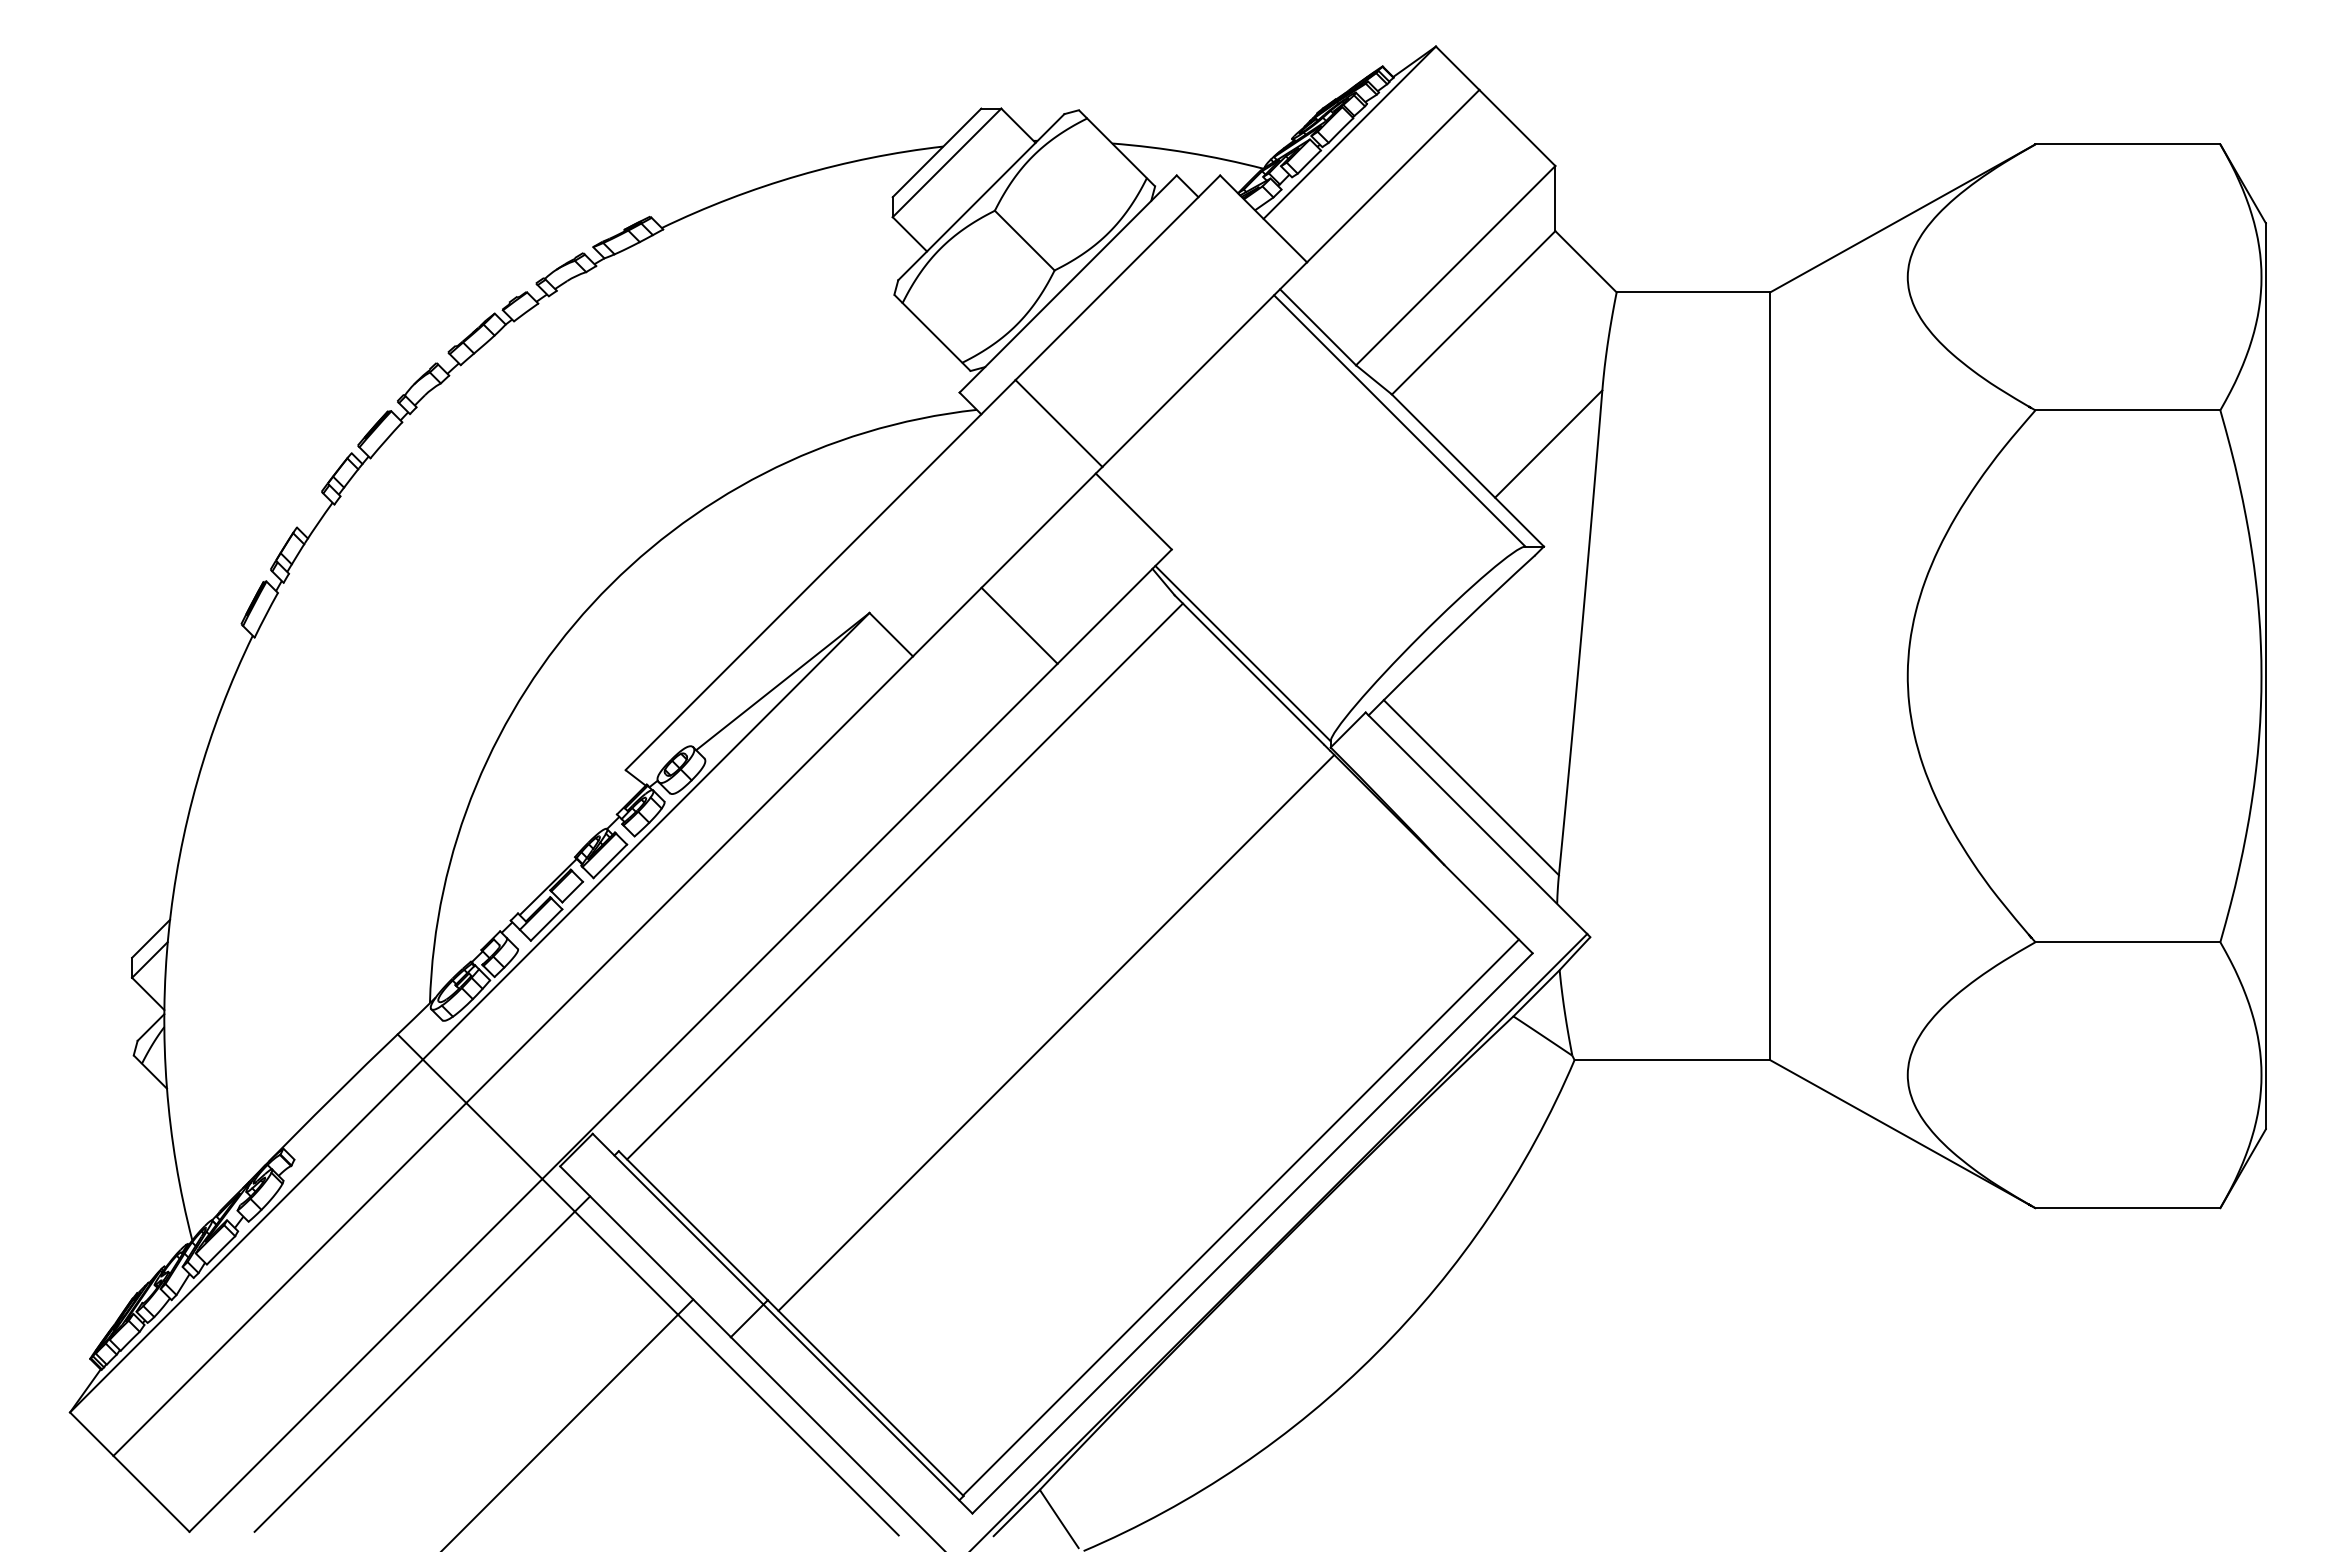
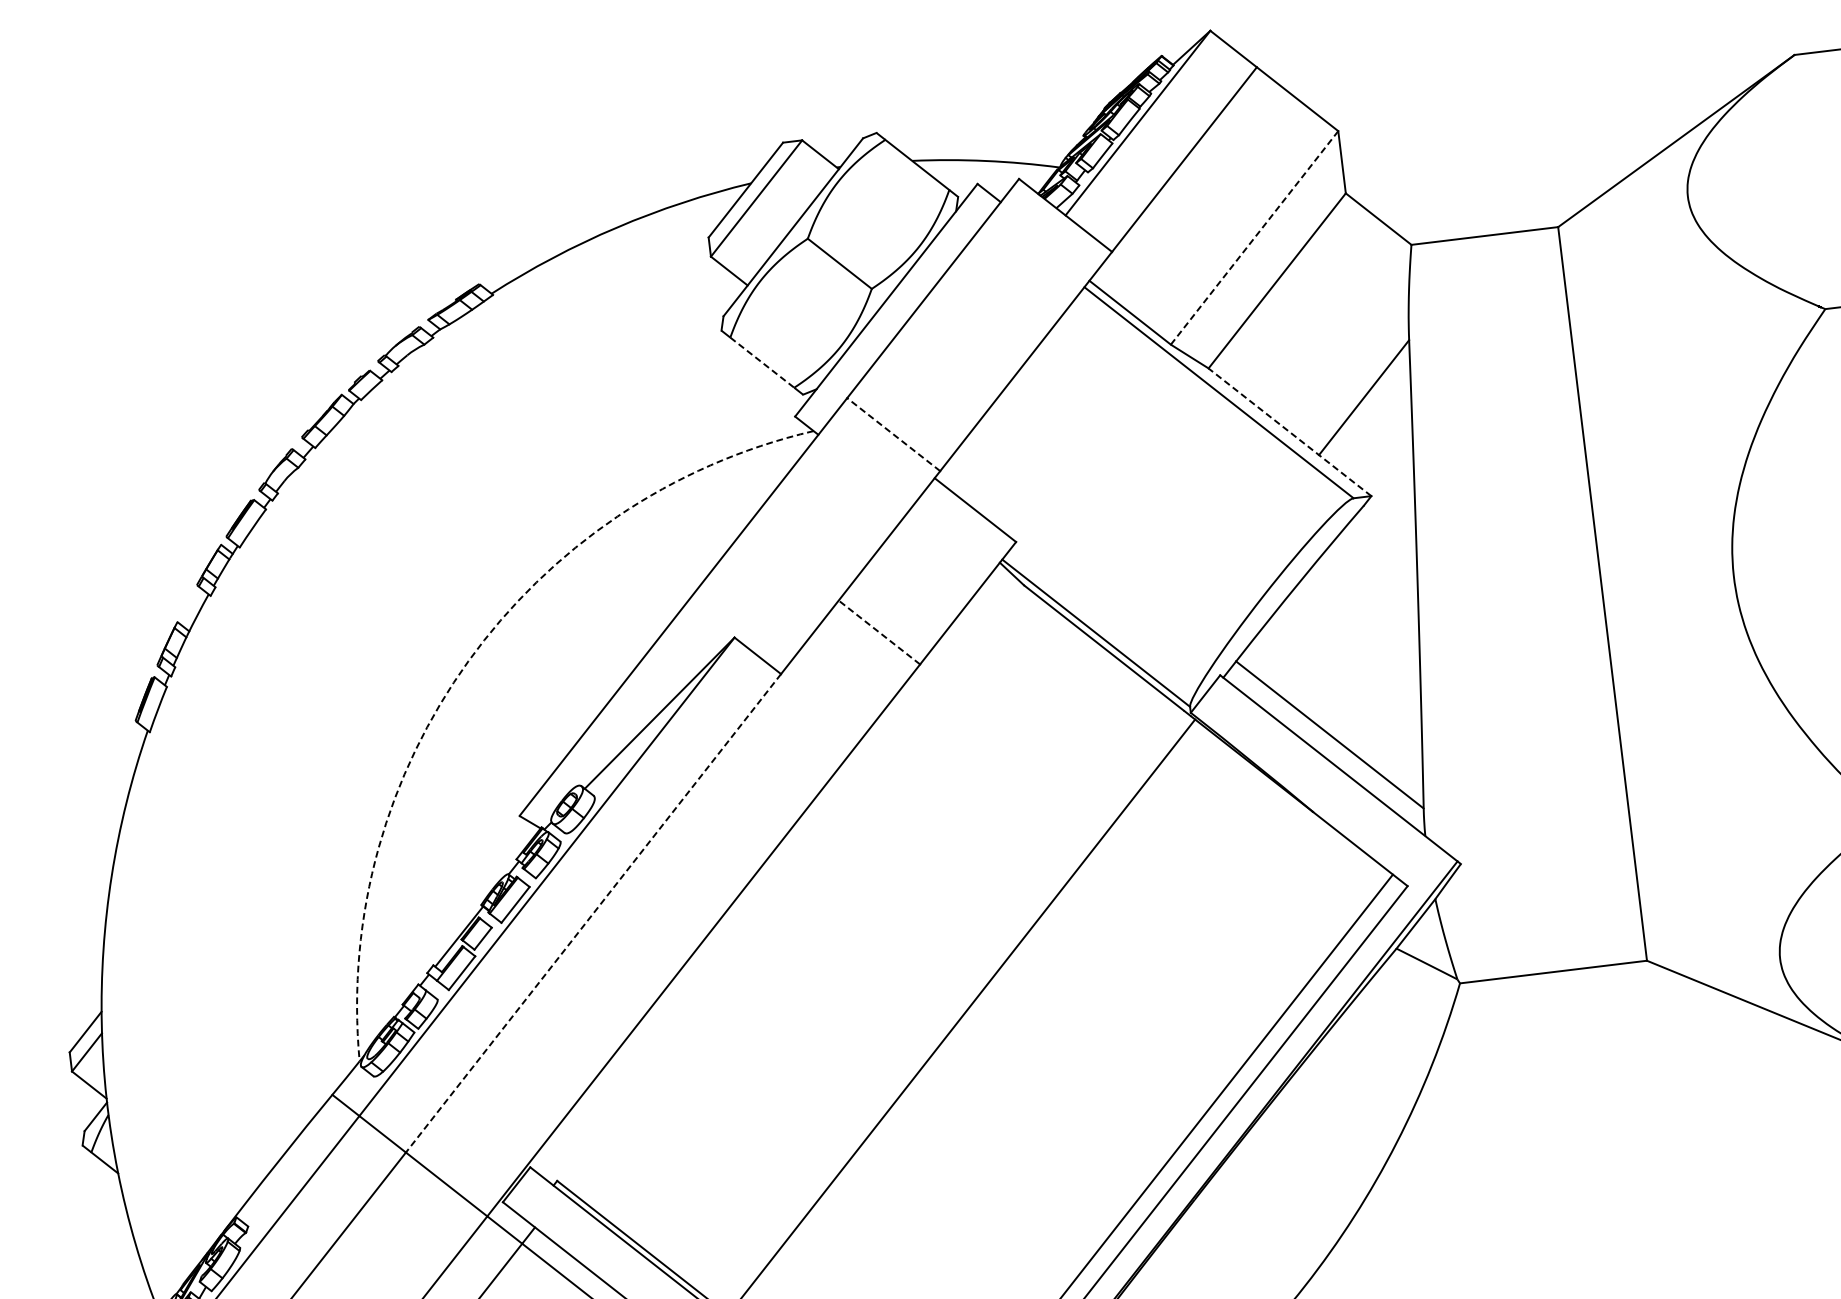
line: (1455, 265) -> (1254, 237), solid -> dashed
line: (932, 333) -> (762, 363), solid -> dashed
line: (1058, 423) -> (893, 434), solid -> dashed
line: (1467, 470) -> (1289, 432), solid -> dashed
arc: (592, 604) -> (468, 661), solid -> dashed
line: (1019, 625) -> (879, 632), solid -> dashed
line: (689, 879) -> (593, 913), solid -> dashed
line: (904, 881) -> (799, 890), removed

